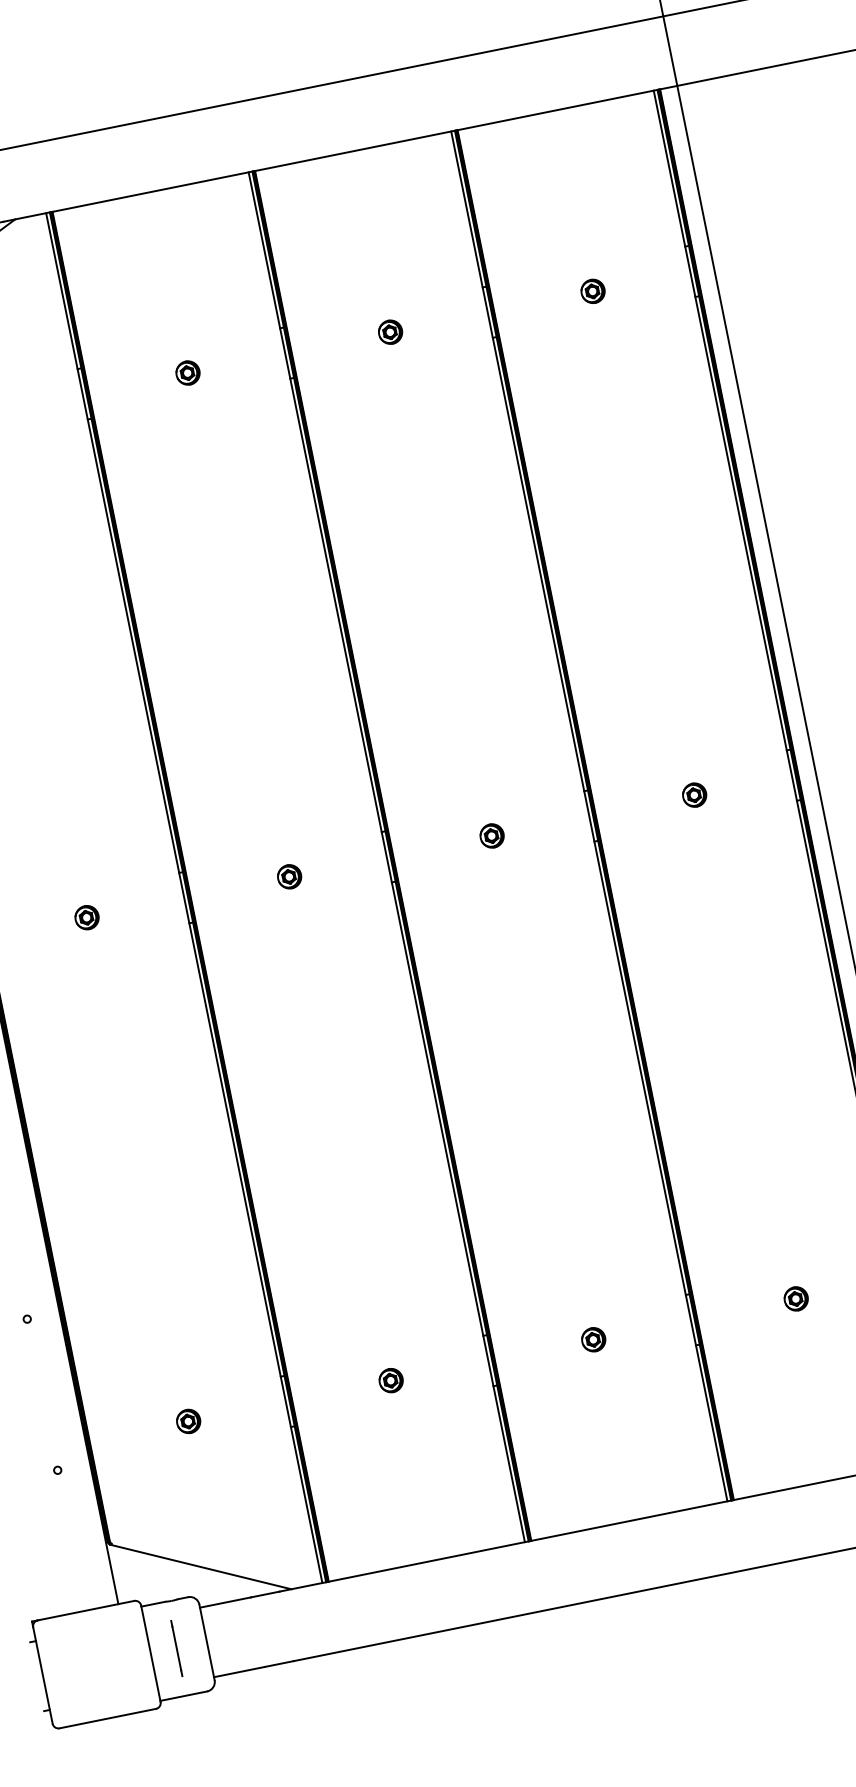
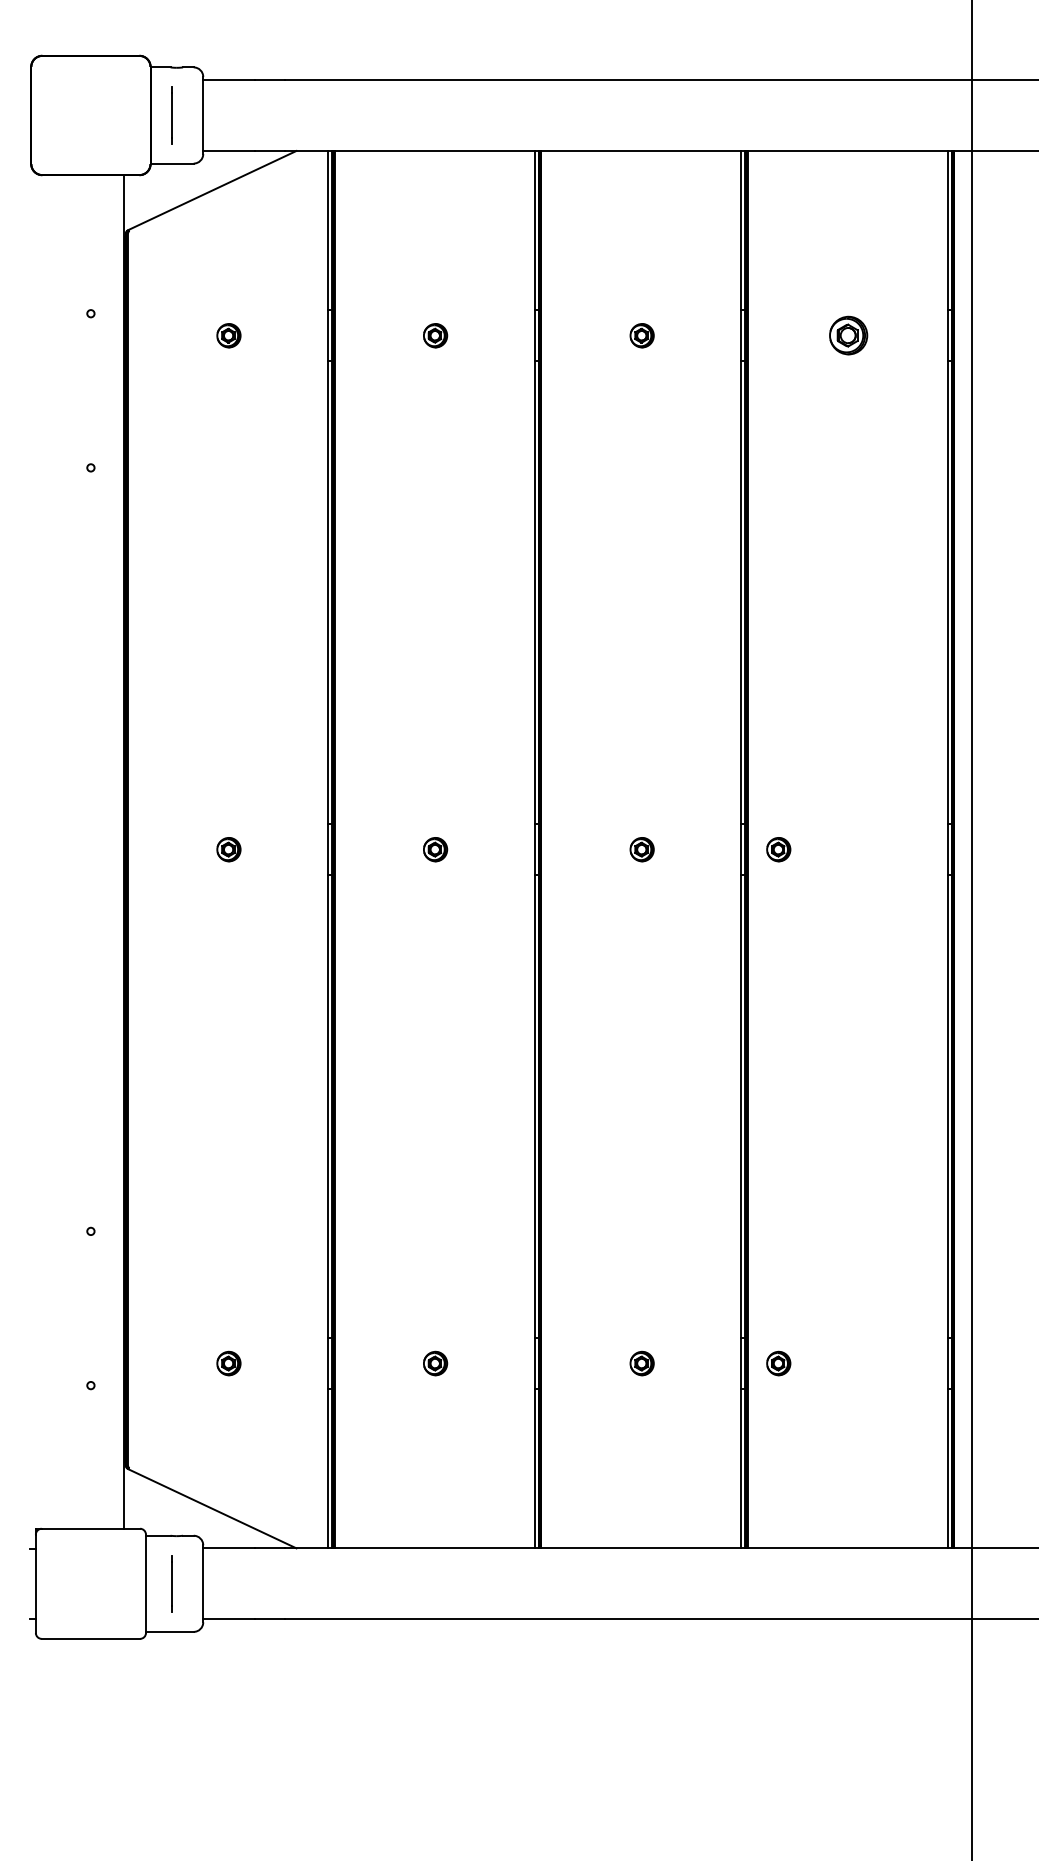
part: (592, 291) -> (848, 335), size x1.6
part: (694, 795) -> (778, 849), moved
part: (795, 1298) -> (778, 1363), moved

